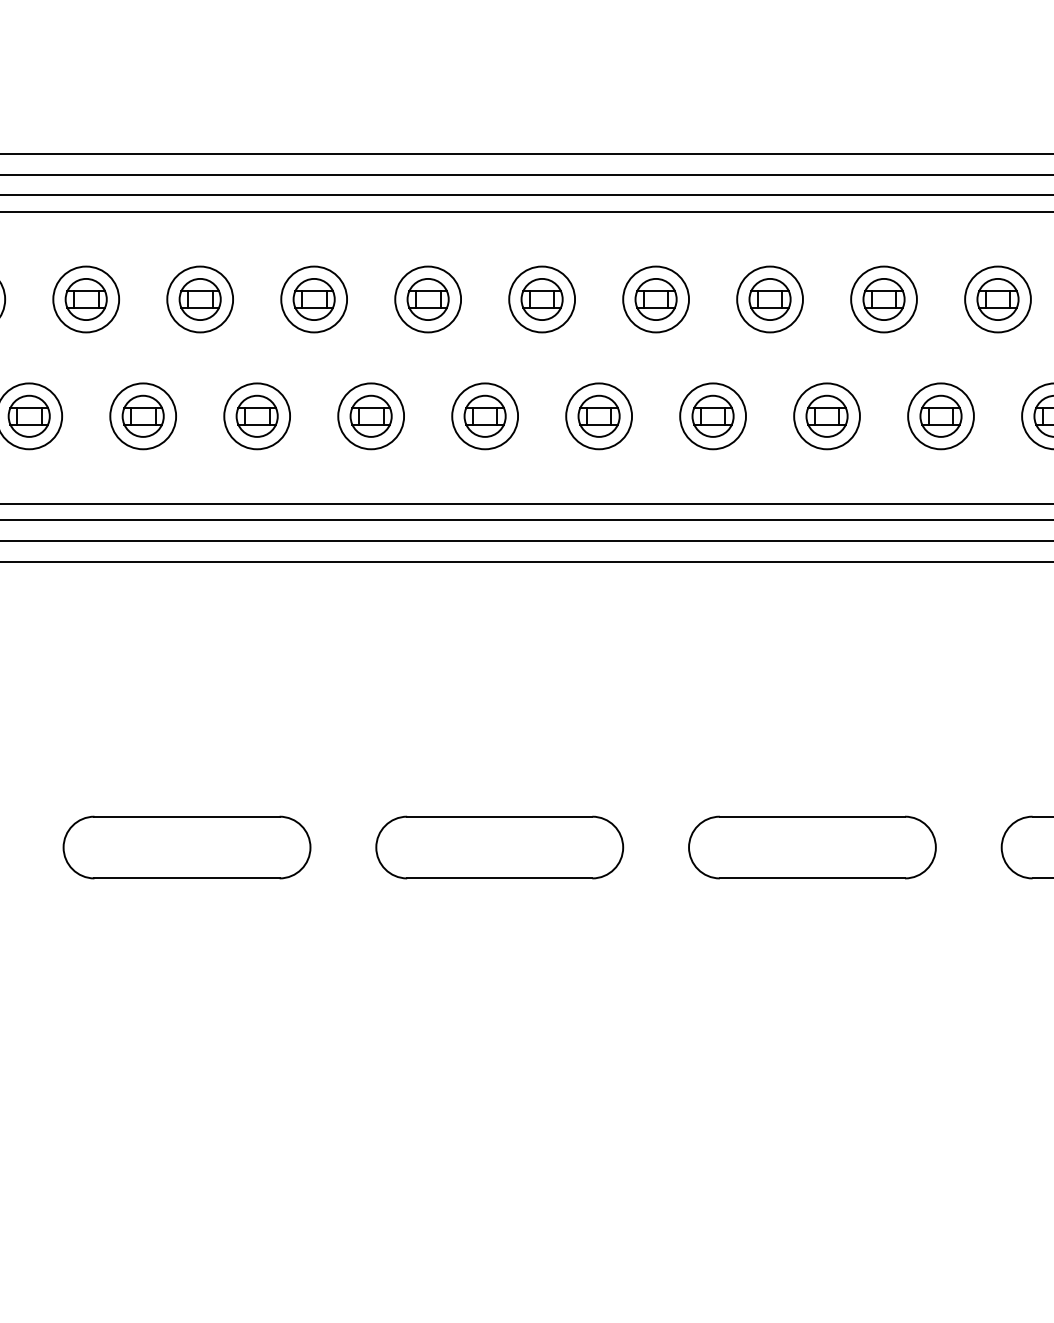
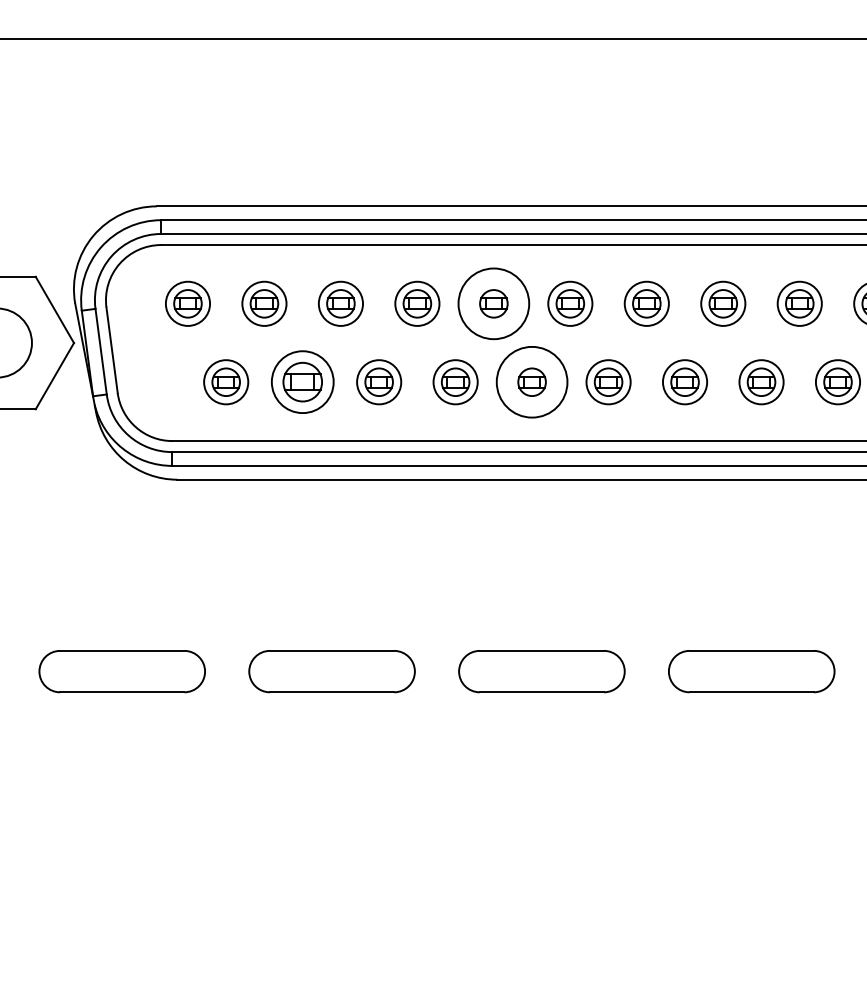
circle: (427, 298) -> (493, 303), size x1.6
part: (142, 416) -> (302, 382), size x1.4
circle: (485, 416) -> (532, 382), size x1.6

